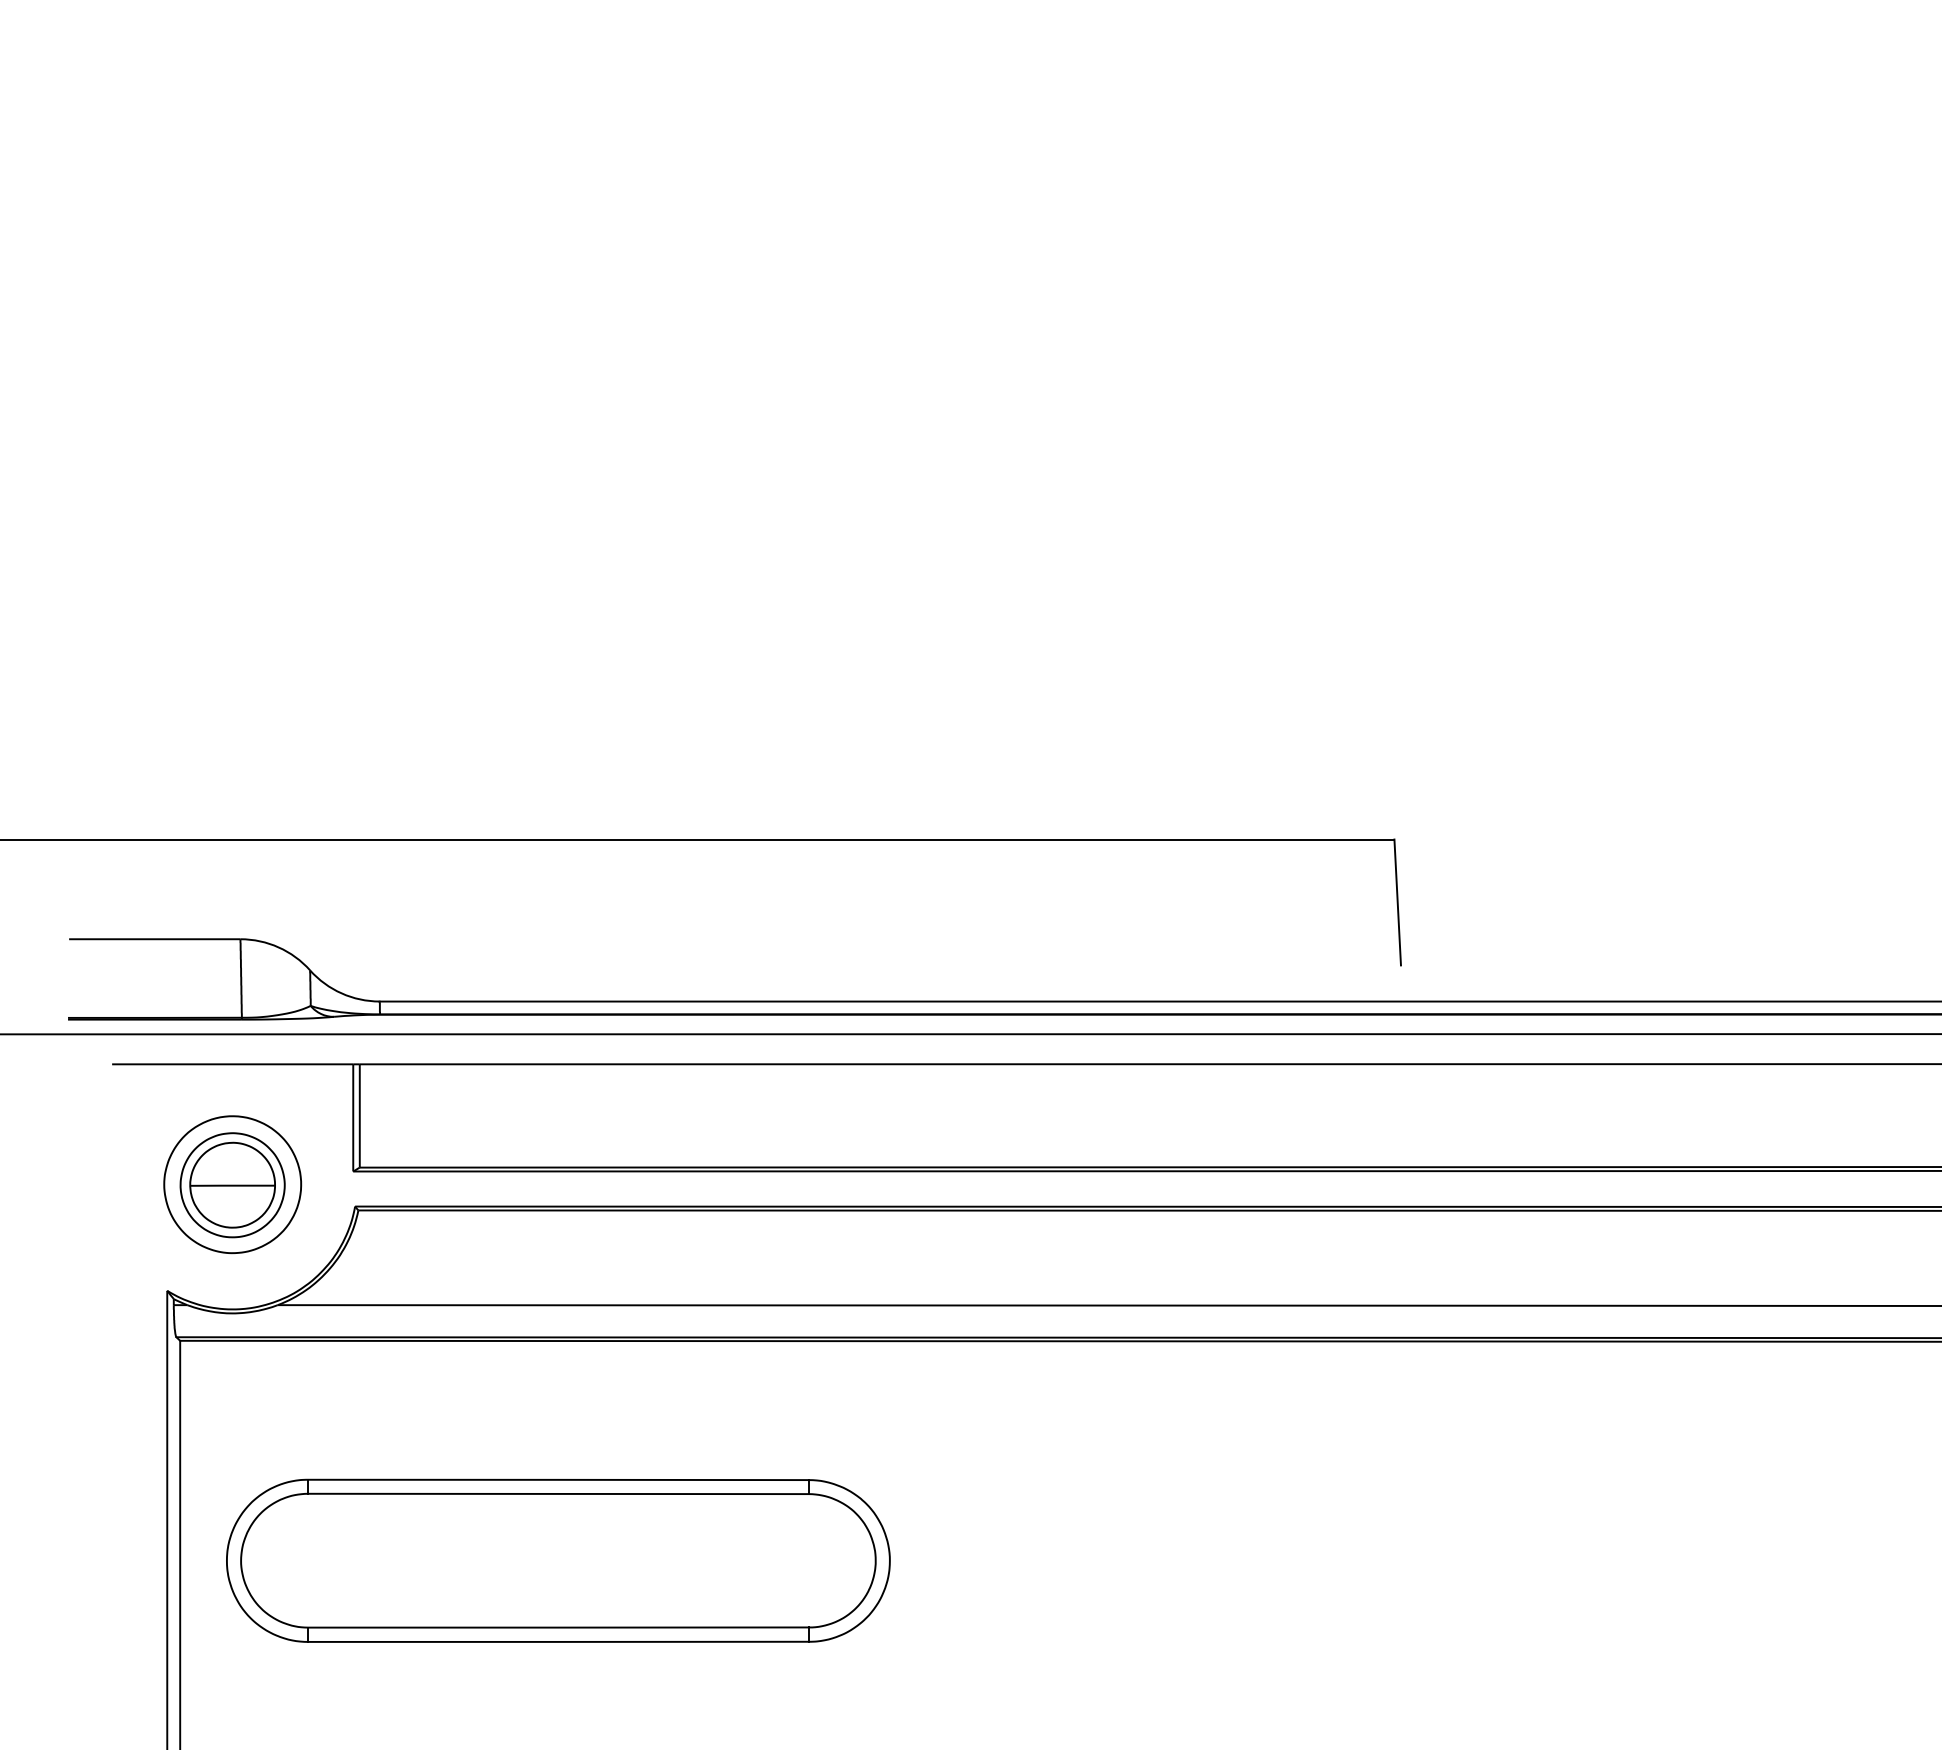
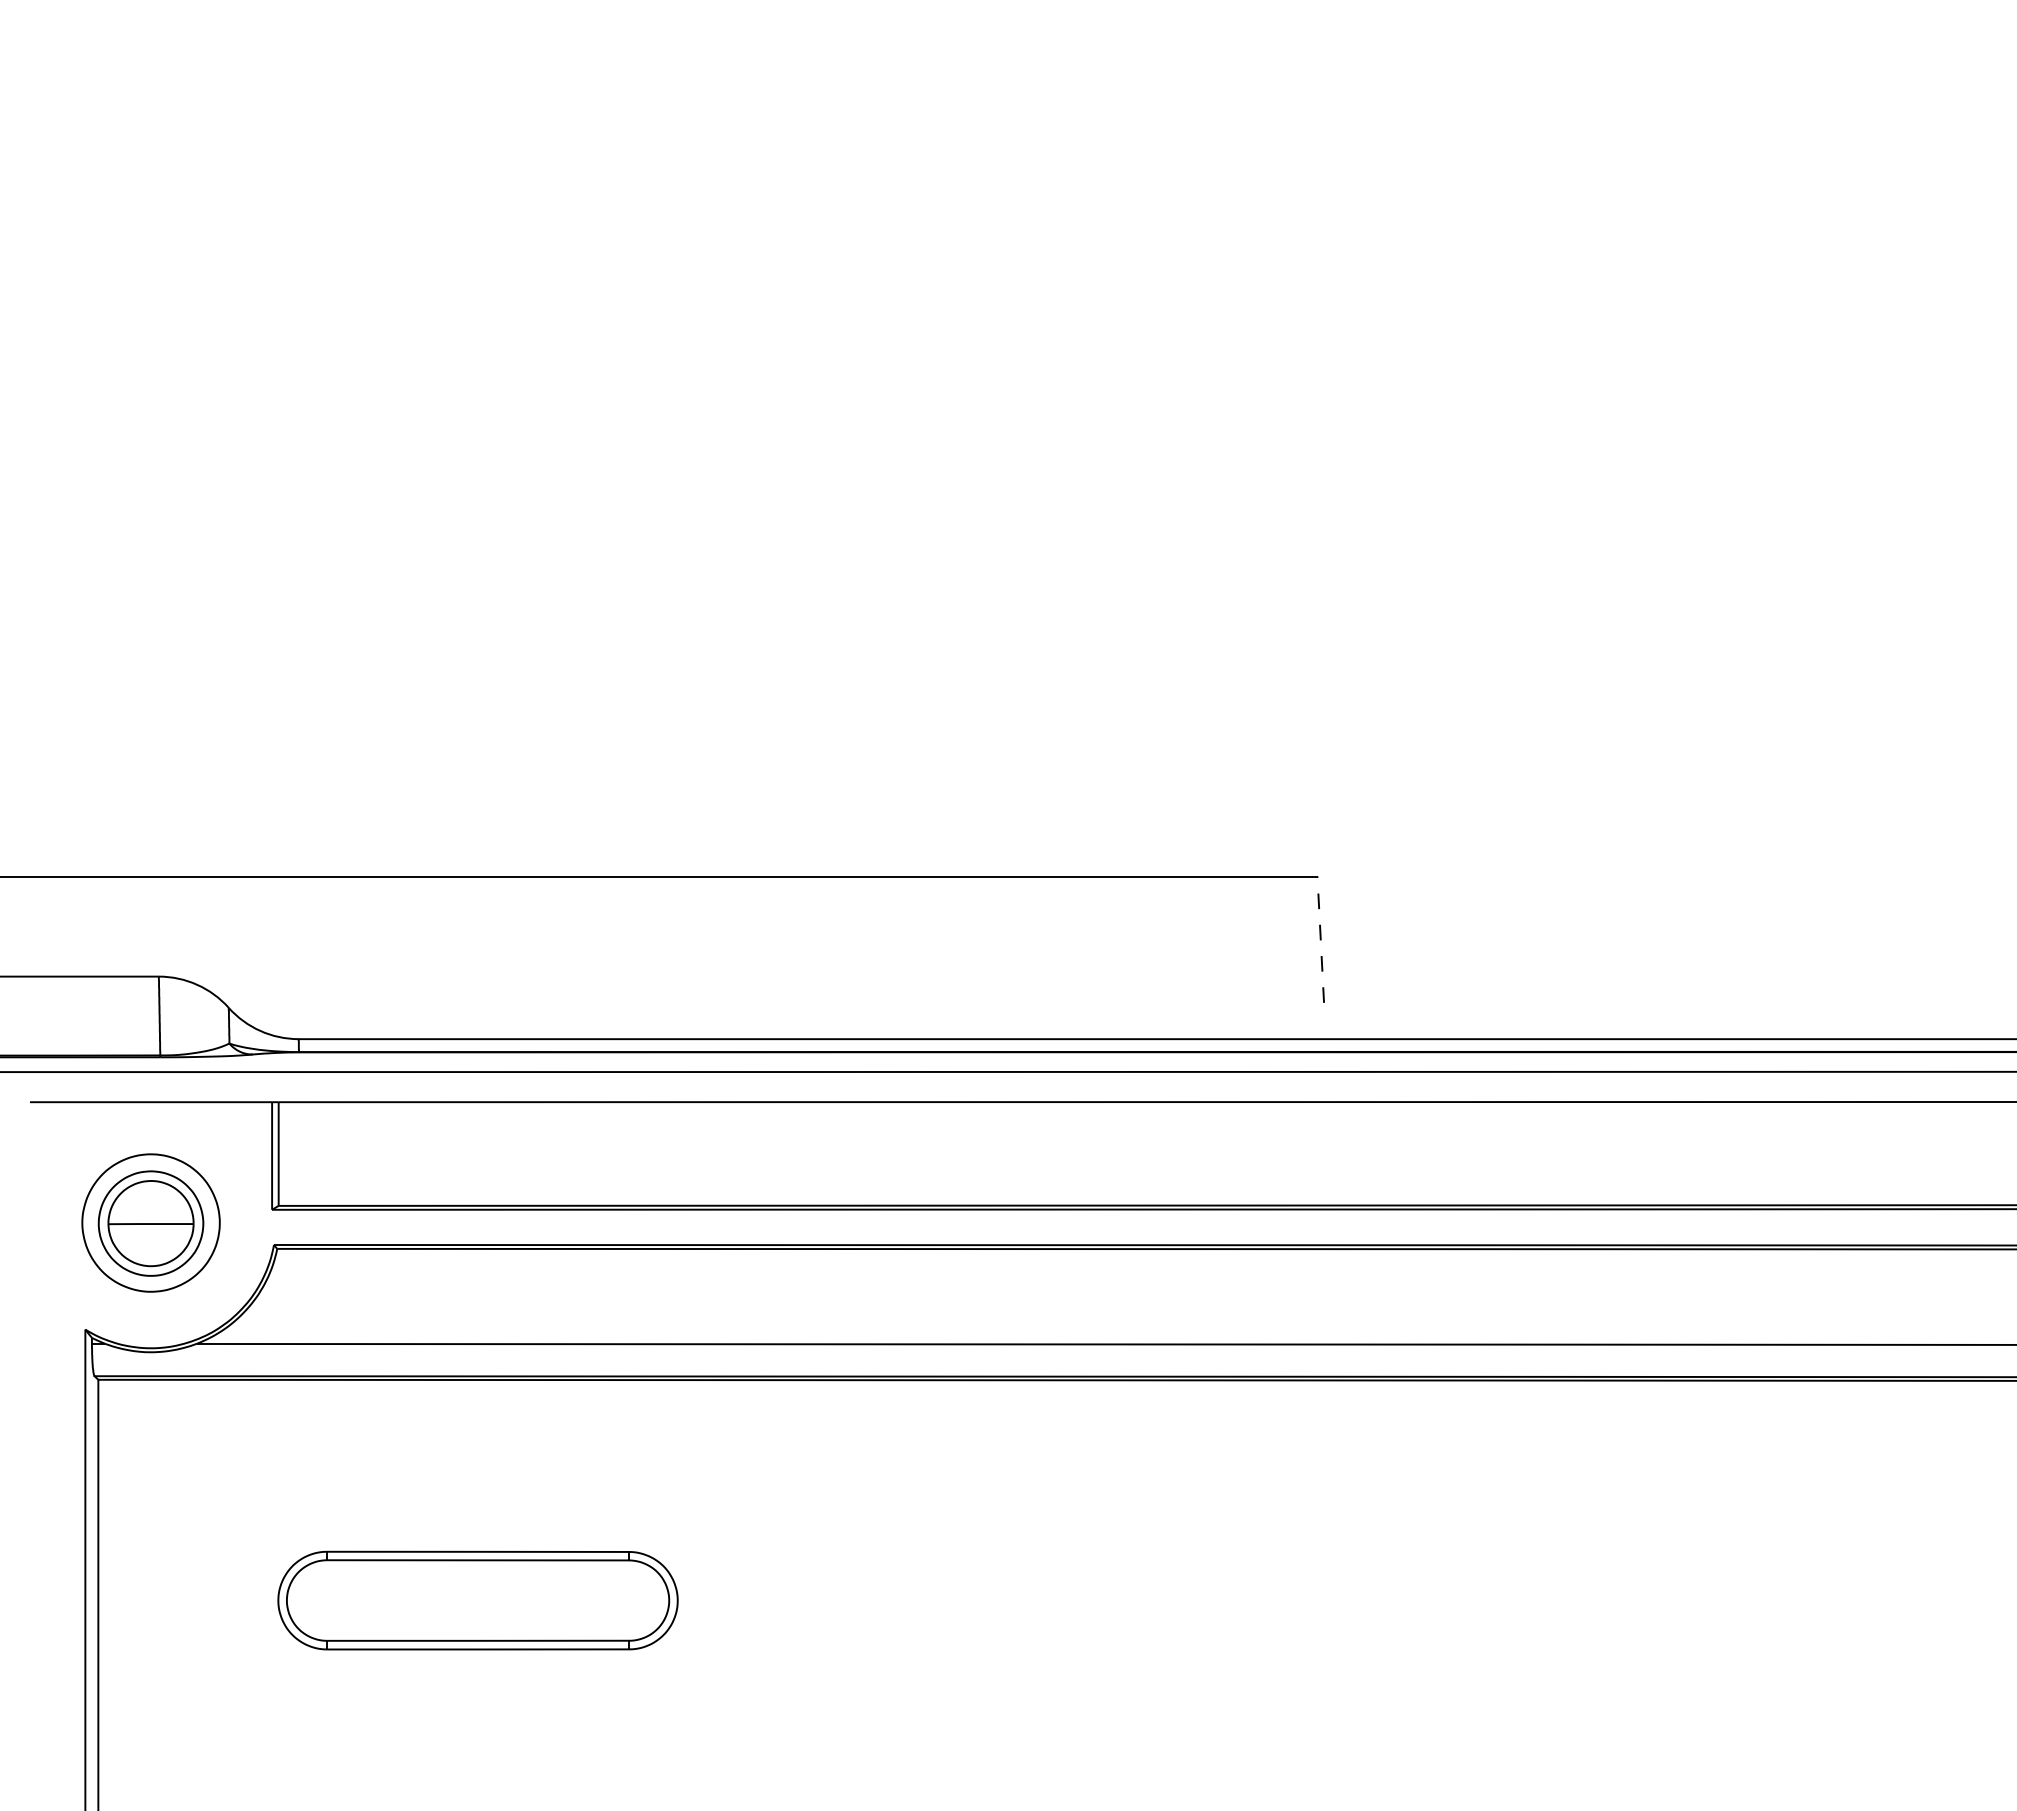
line: (1397, 902) -> (1320, 939), solid -> dashed
part: (557, 1560) -> (477, 1600), size x0.6

